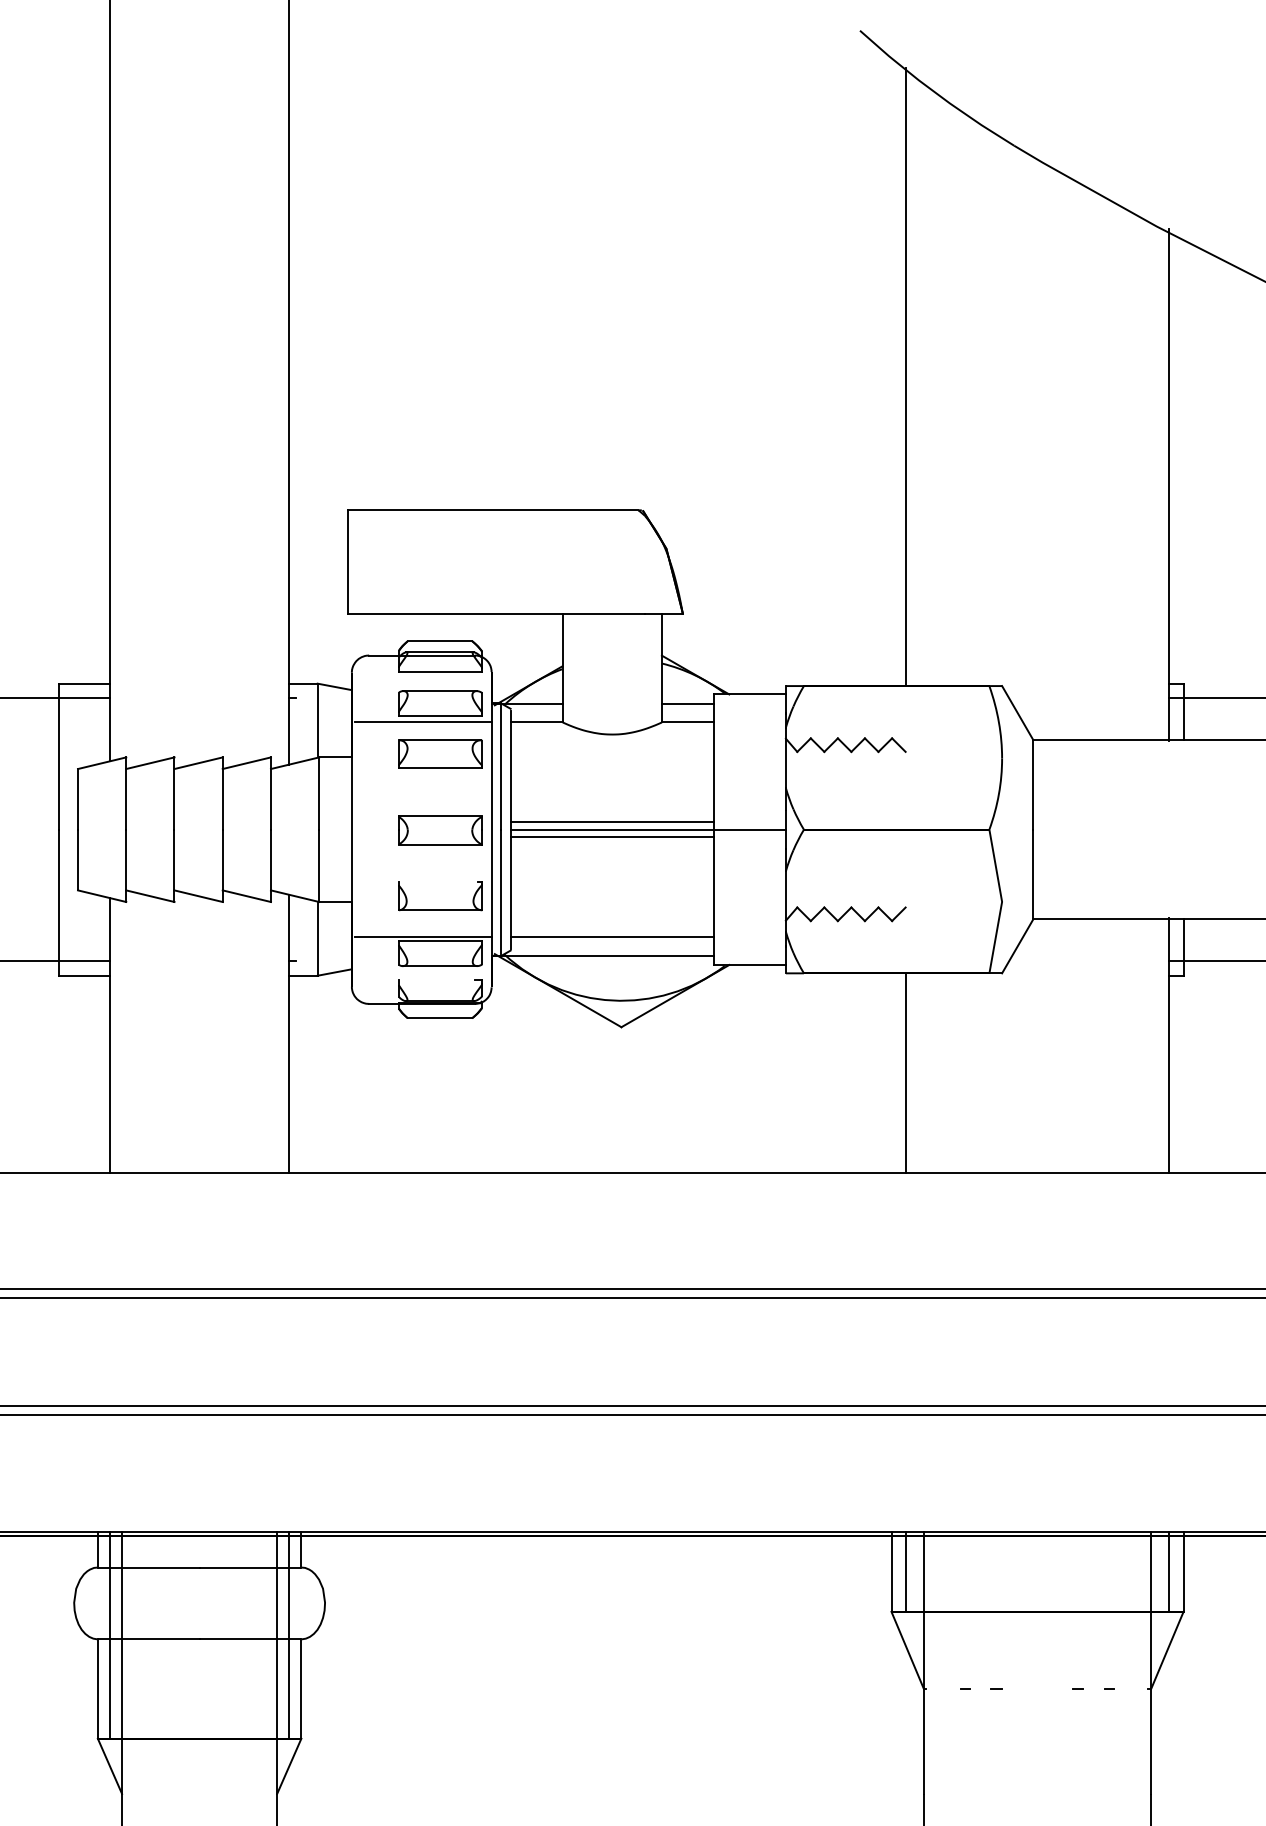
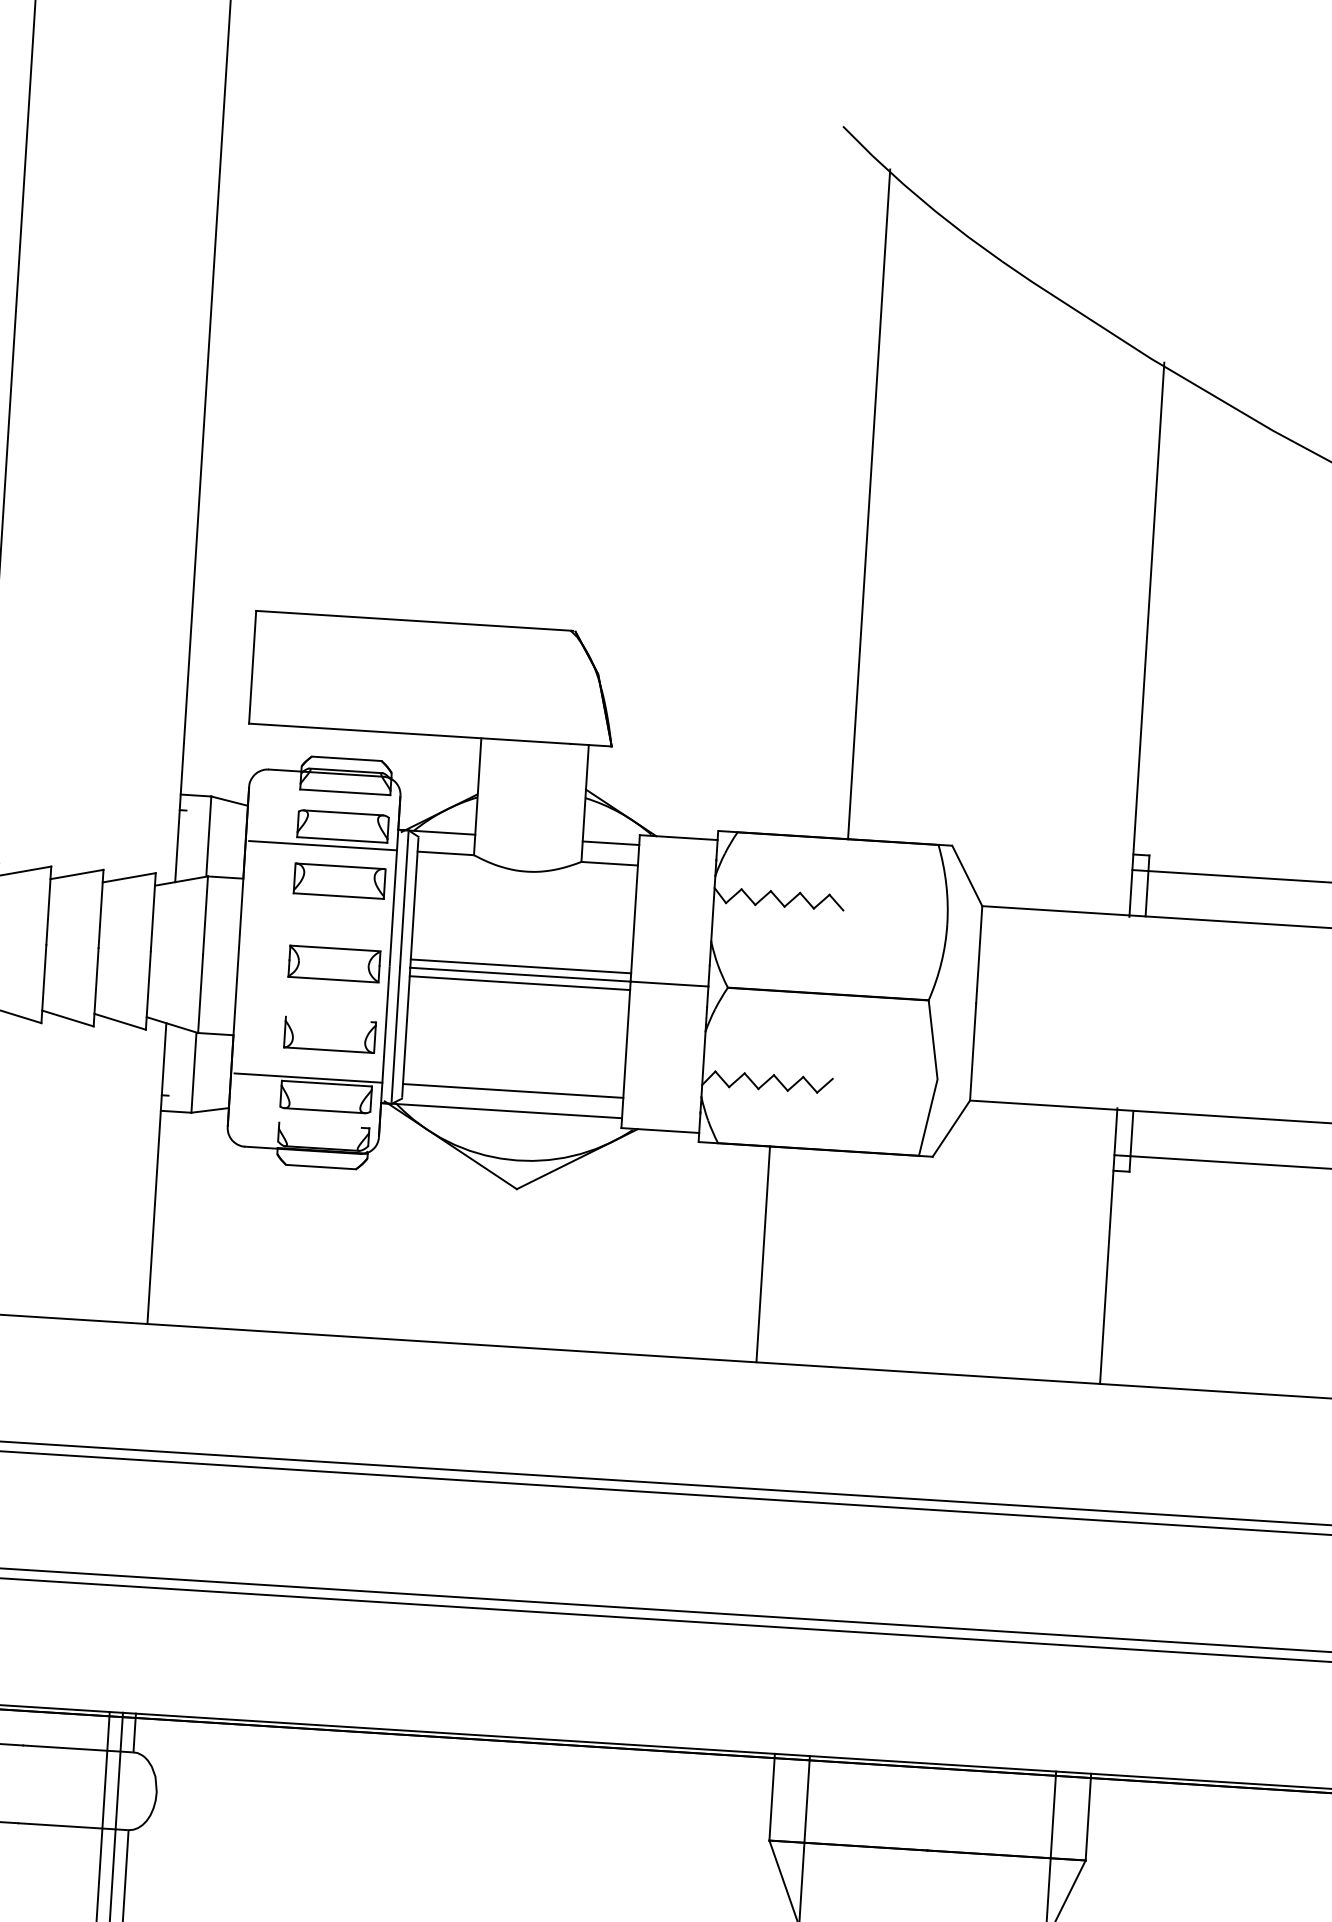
line: (905, 1072) -> (762, 1253), moved
line: (905, 1571) -> (787, 1797), removed
line: (1169, 1571) -> (1073, 1815), removed

